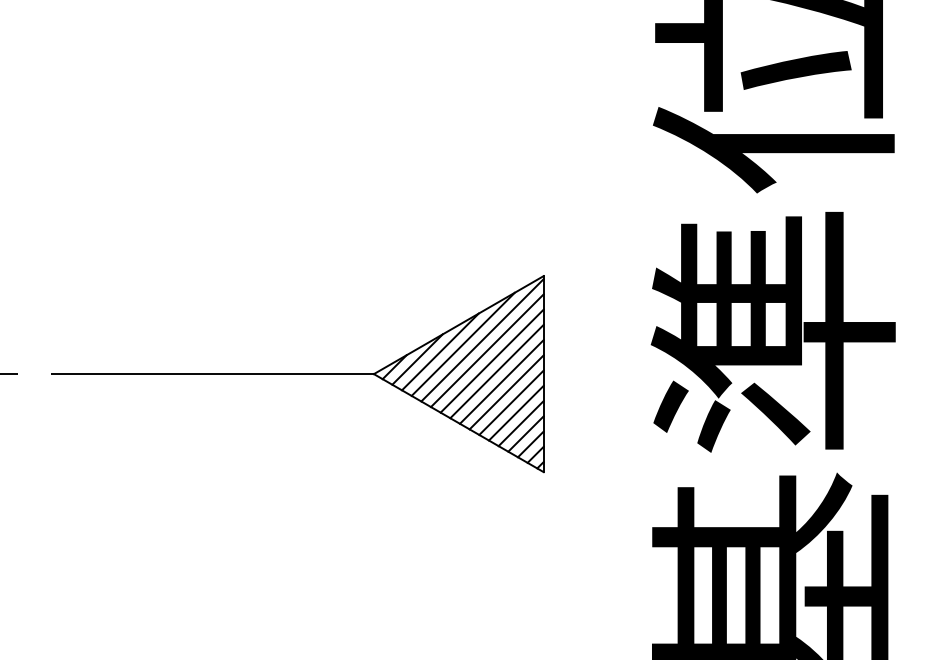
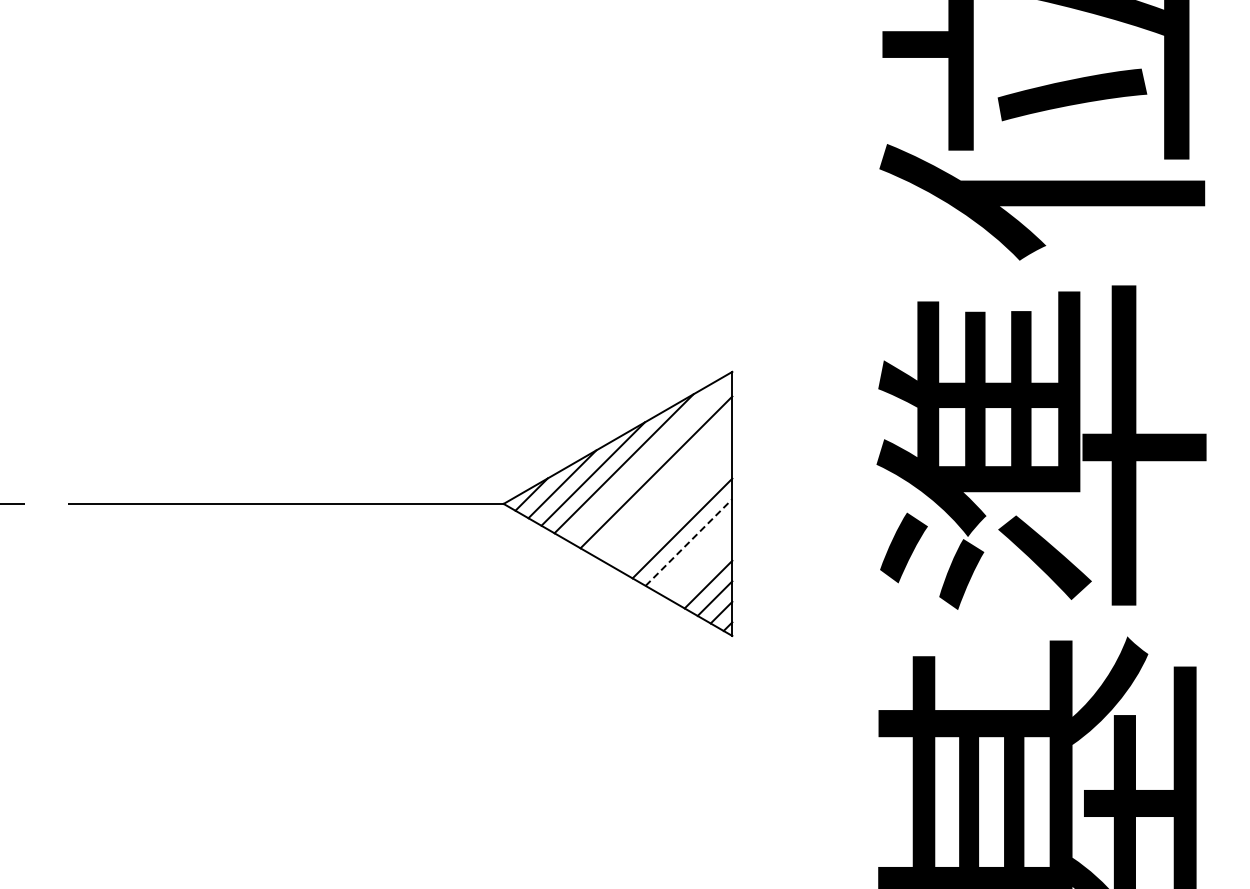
line: (482, 339) -> (649, 457), removed
line: (491, 361) -> (662, 486), removed
line: (497, 371) -> (669, 500), removed
line: (501, 381) -> (675, 514), removed
line: (511, 402) -> (689, 542), solid -> dashed
line: (516, 413) -> (695, 556), removed
line: (520, 423) -> (701, 570), removed

